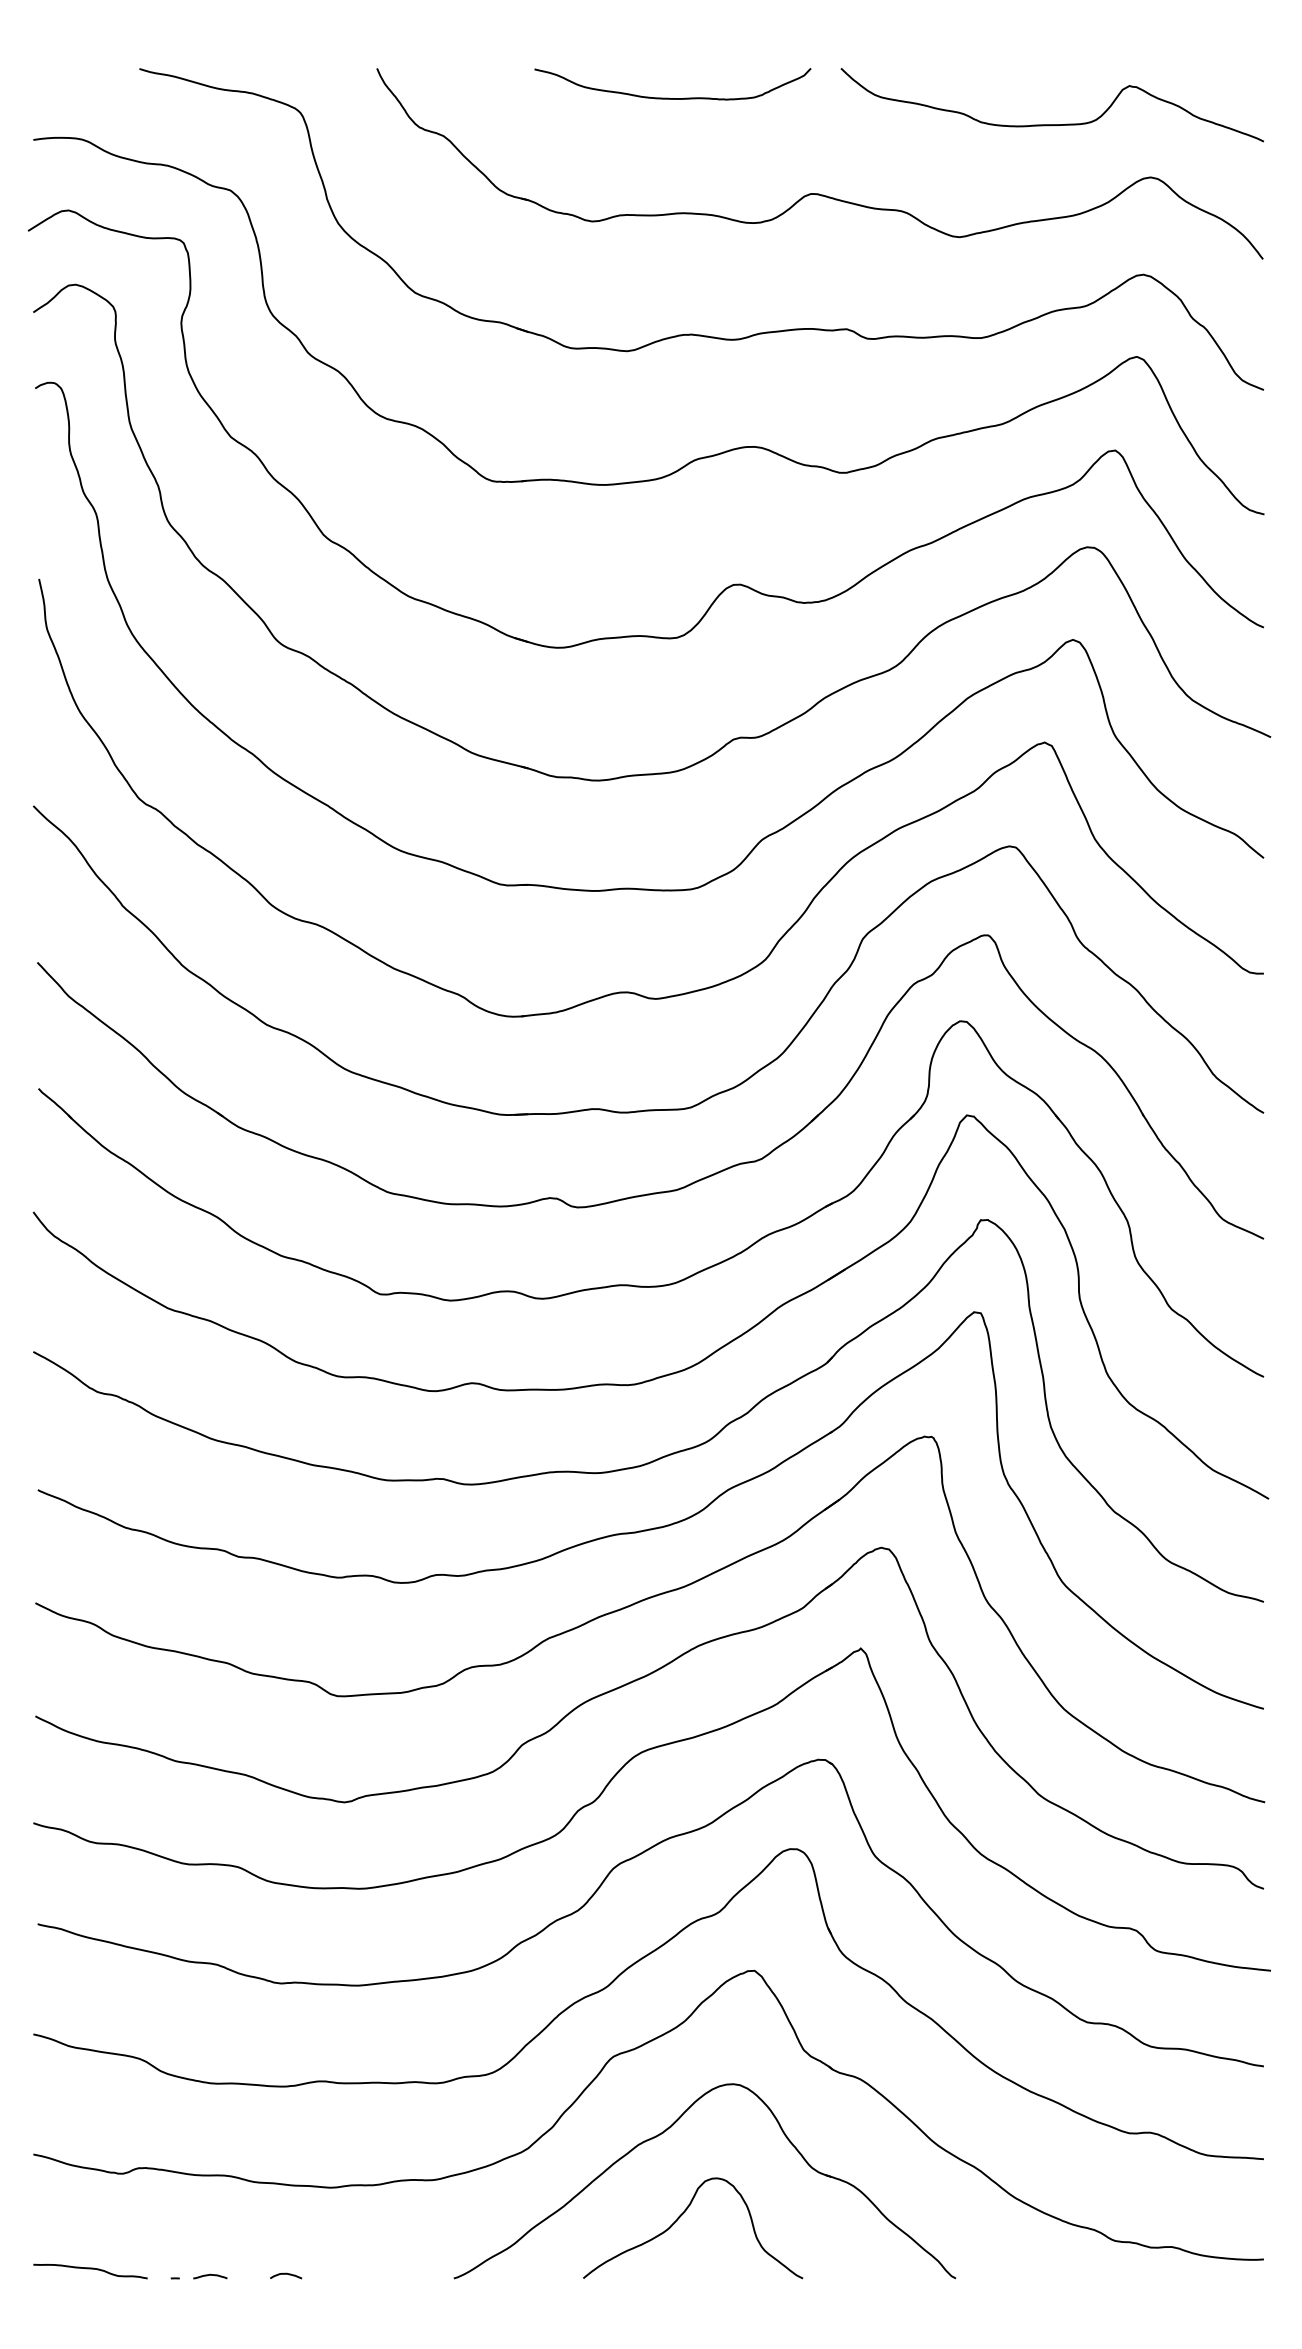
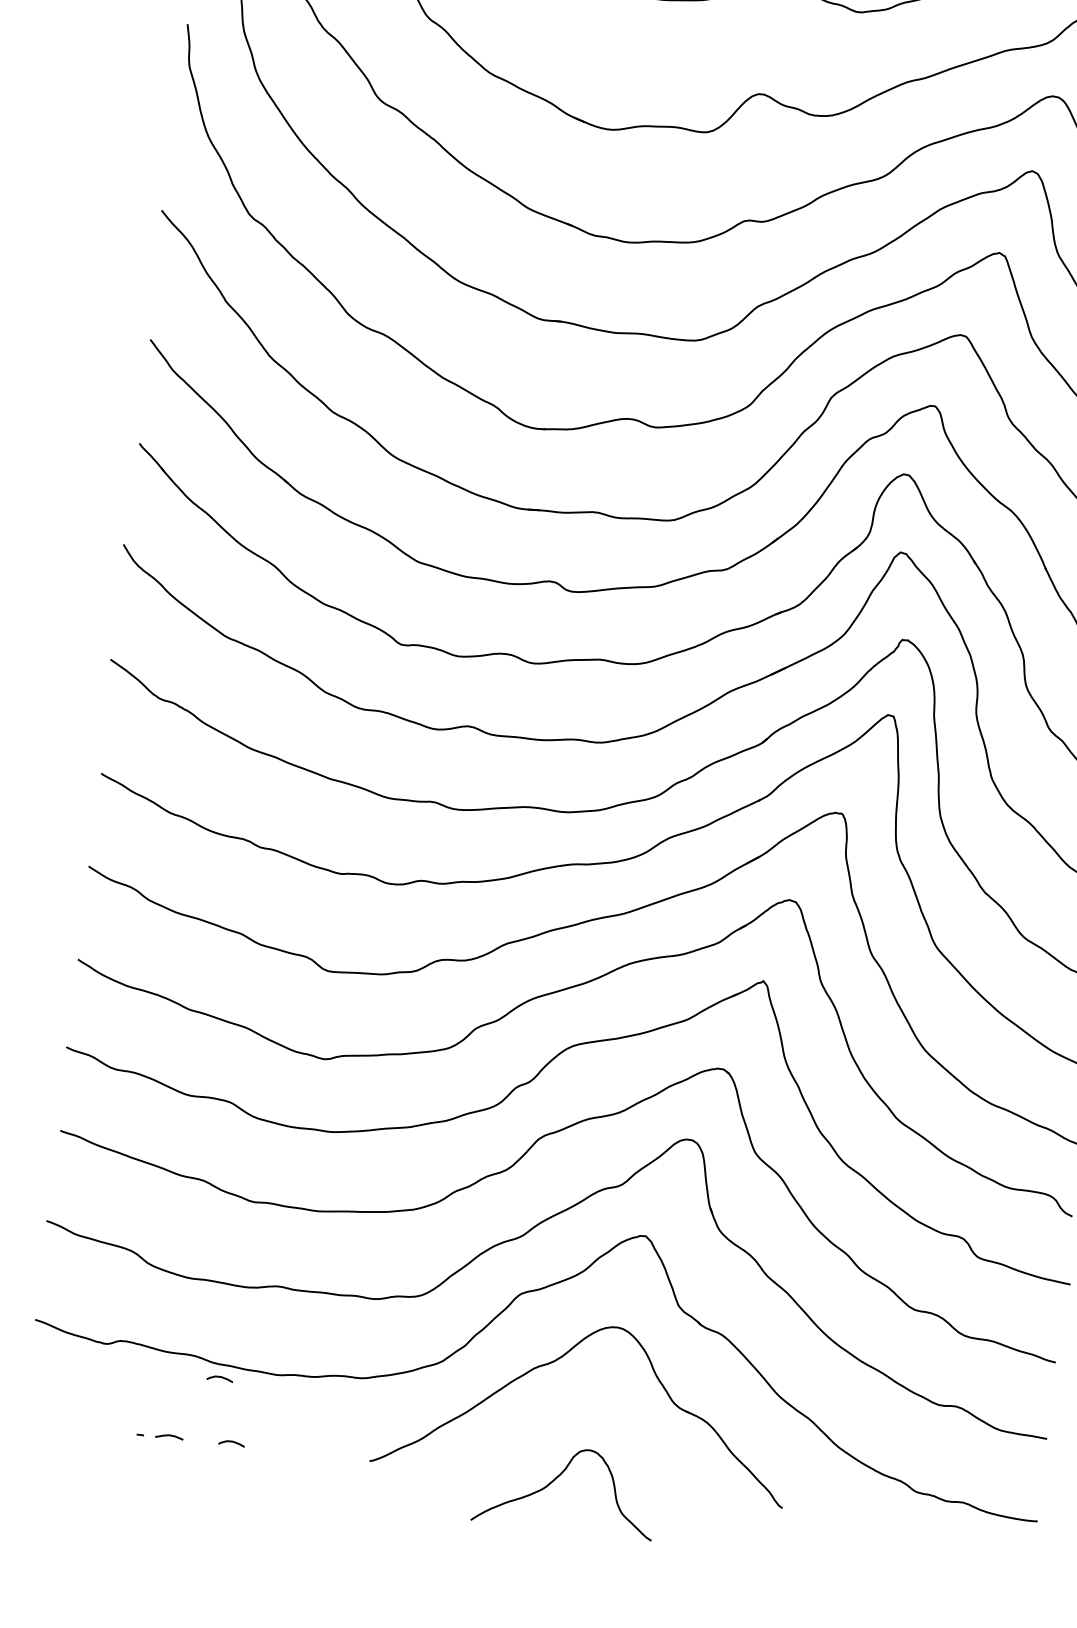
curve: (263, 2198) -> (220, 1377), added
curve: (681, 2216) -> (557, 1478), moved
curve: (90, 2269) -> (71, 1419), removed

